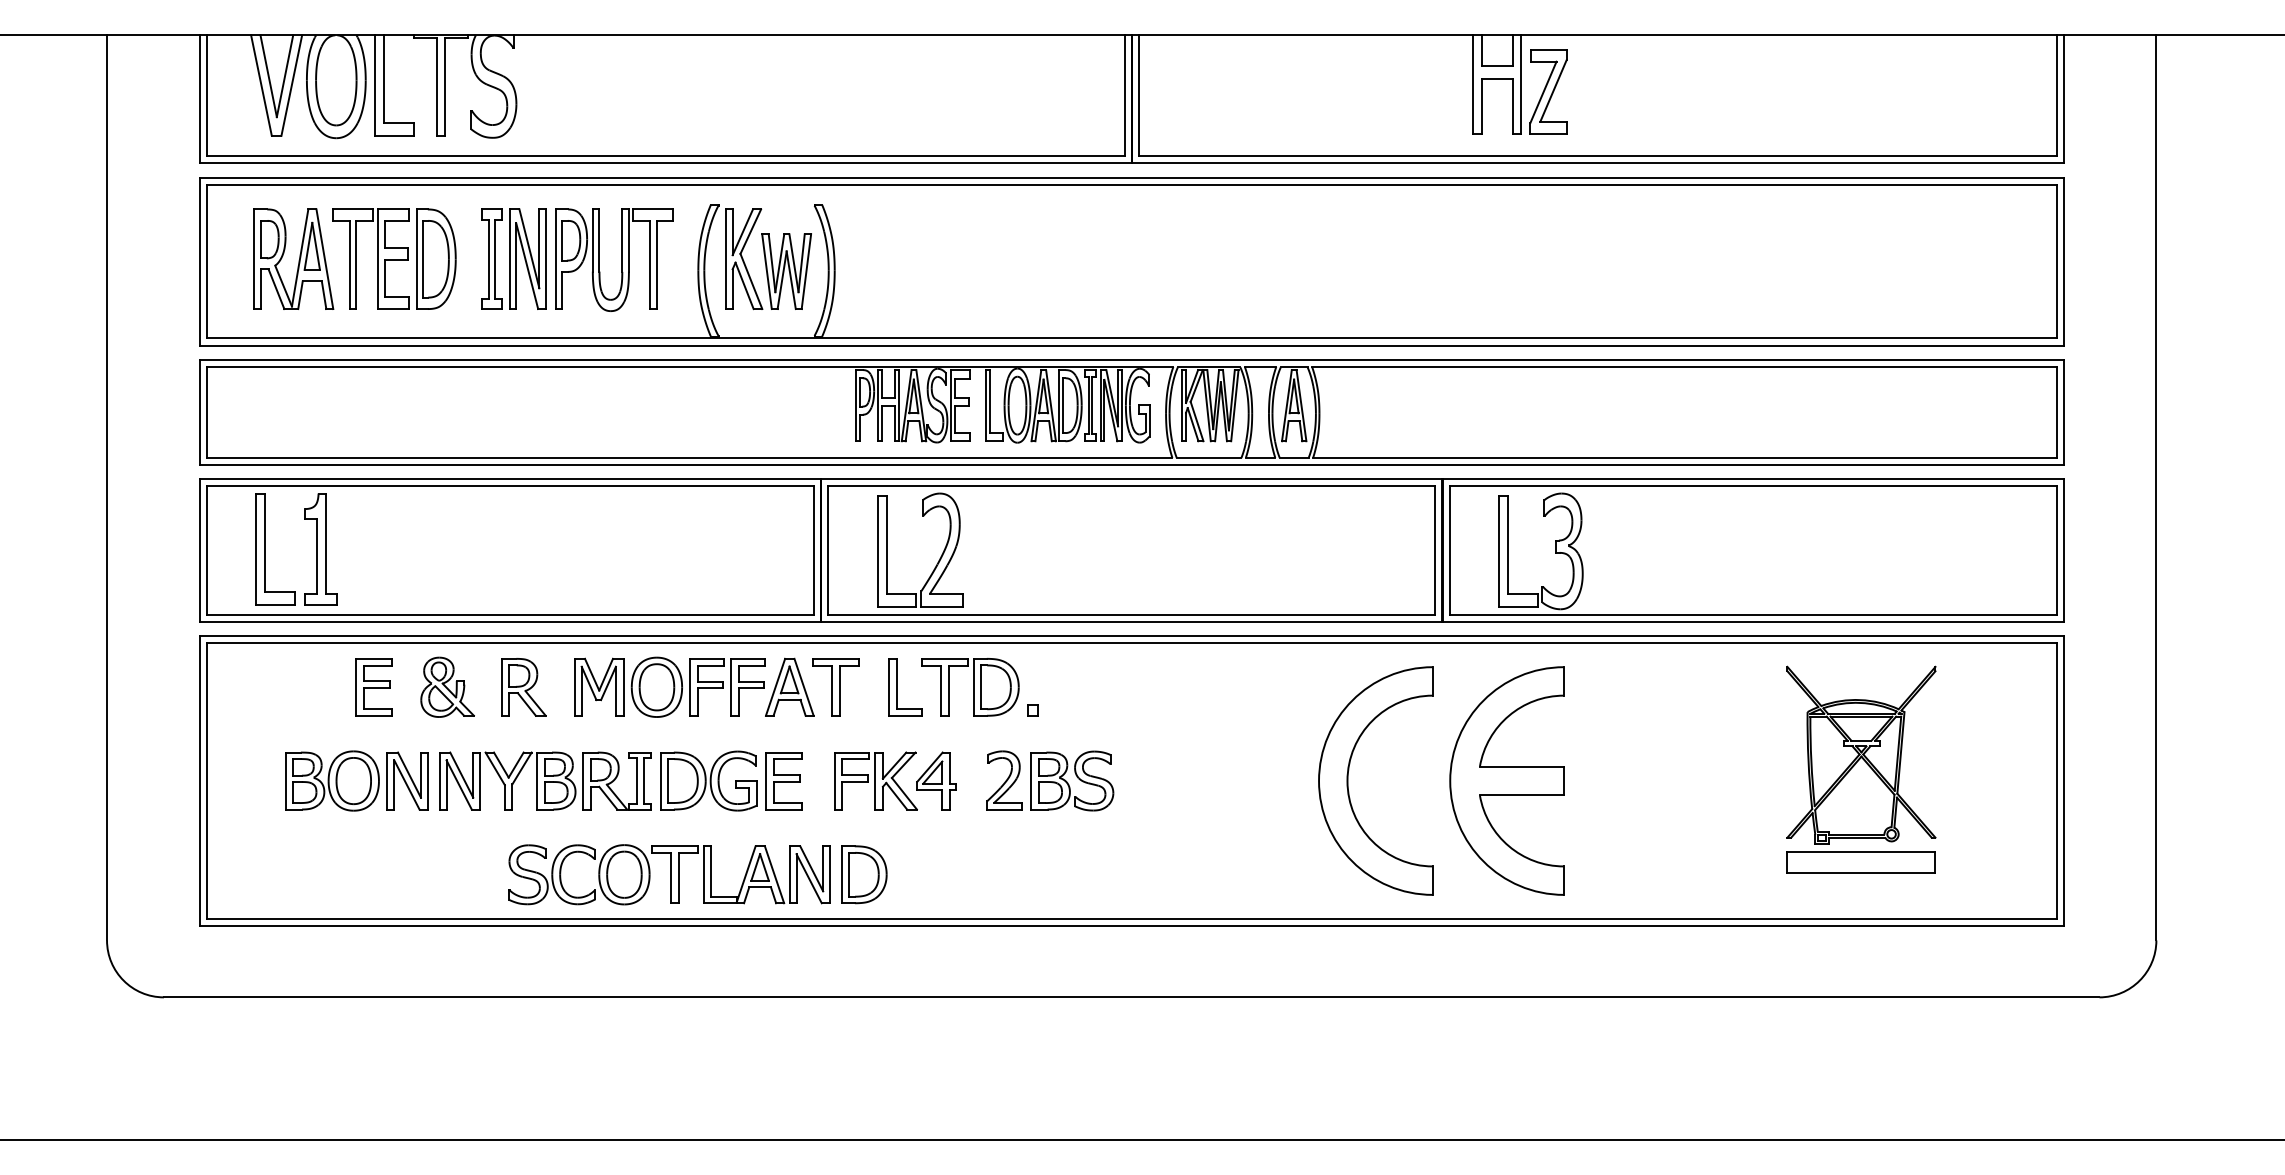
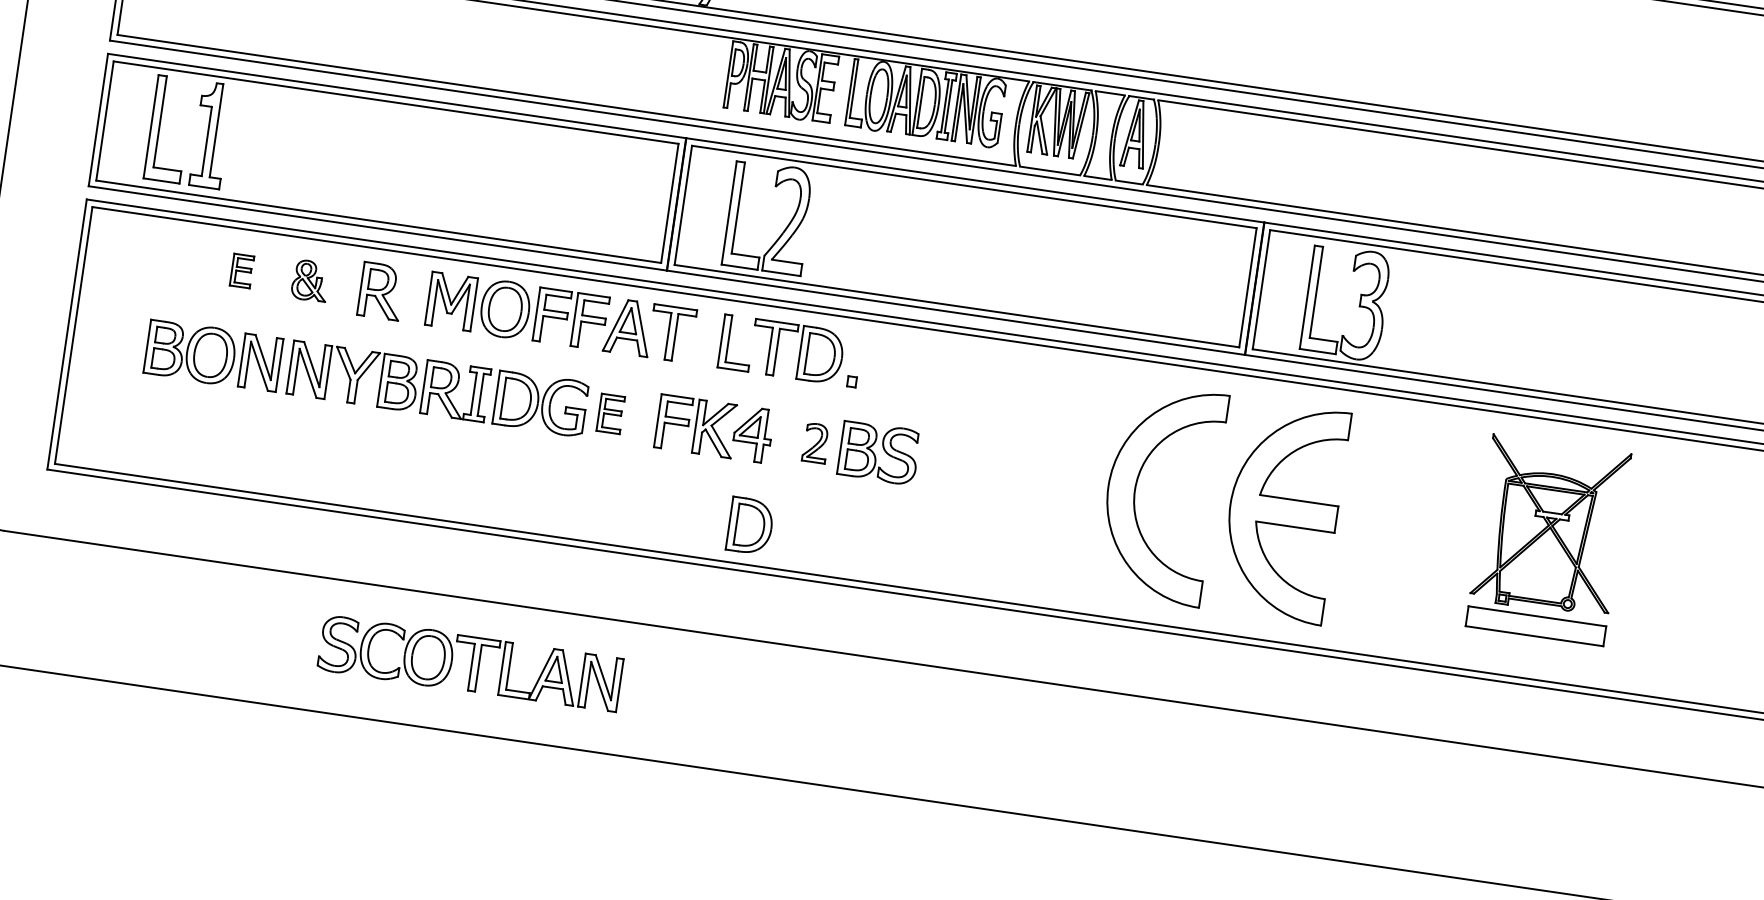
part: (447, 686) -> (310, 280), size x0.7
part: (373, 687) -> (241, 271), size x0.6
part: (1861, 769) -> (1548, 539), moved
part: (1004, 780) -> (815, 443), size x0.7
part: (783, 781) -> (610, 414), size x0.7
part: (669, 874) -> (470, 663), moved
part: (864, 874) -> (750, 525), moved

